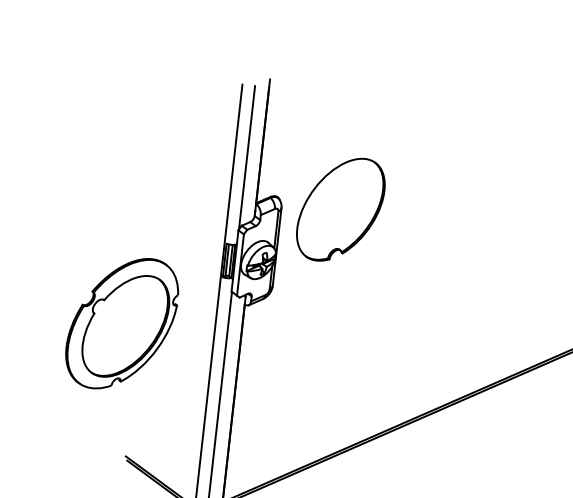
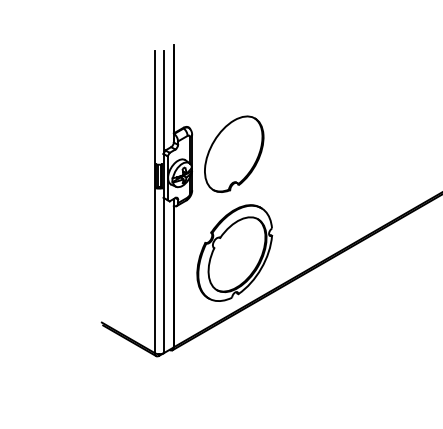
part: (341, 208) -> (234, 153), moved
part: (121, 322) -> (234, 252), moved

